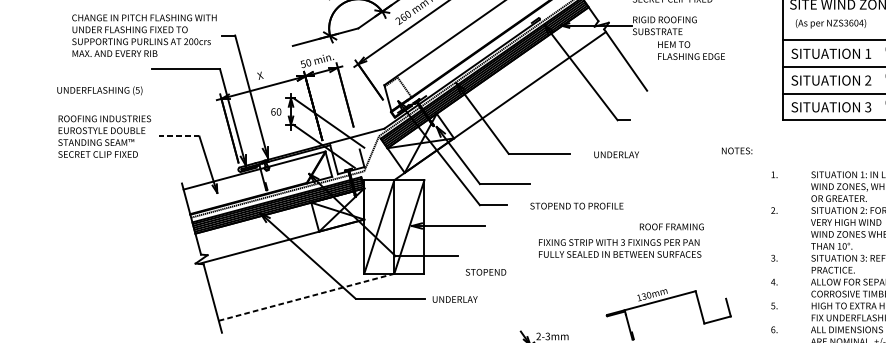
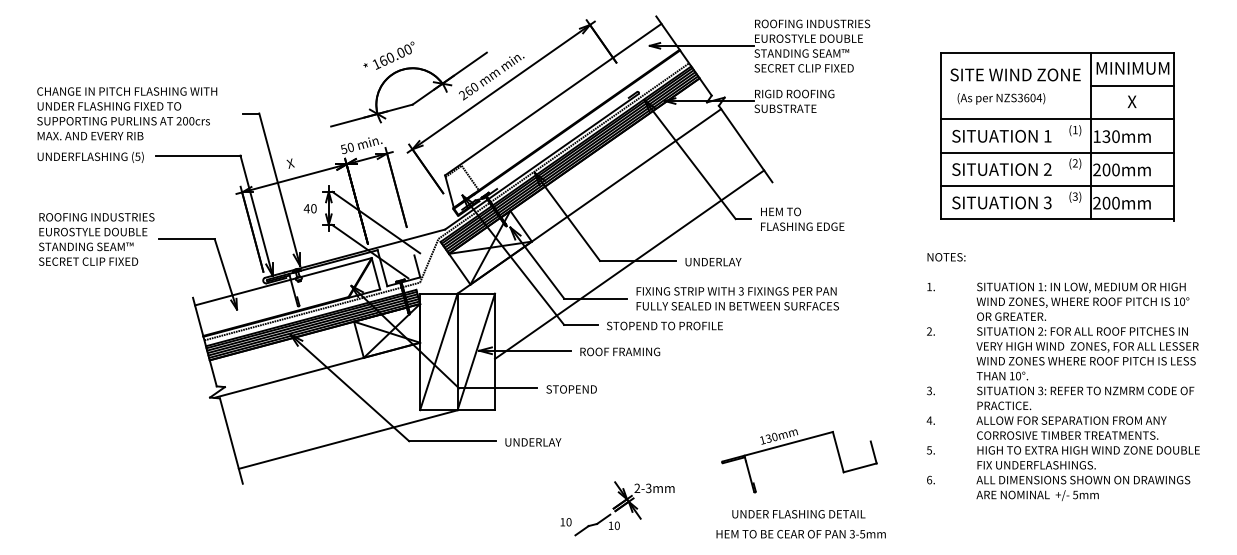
text: (144, 35) -> (127, 113), moved
text: (691, 49) -> (802, 218), moved
text: (99, 90) -> (90, 157), moved
text: (273, 111) -> (306, 208), 60 -> 40
line: (176, 136) -> (186, 239), dashed -> solid
text: (737, 151) -> (946, 257), moved
text: (616, 155) -> (713, 262), moved
line: (532, 156) -> (629, 264), added
text: (576, 205) -> (664, 325), moved
text: (672, 226) -> (620, 351), moved
text: (619, 248) -> (737, 298), moved
text: (485, 272) -> (571, 389), moved
line: (306, 297) -> (348, 439), dashed -> solid

